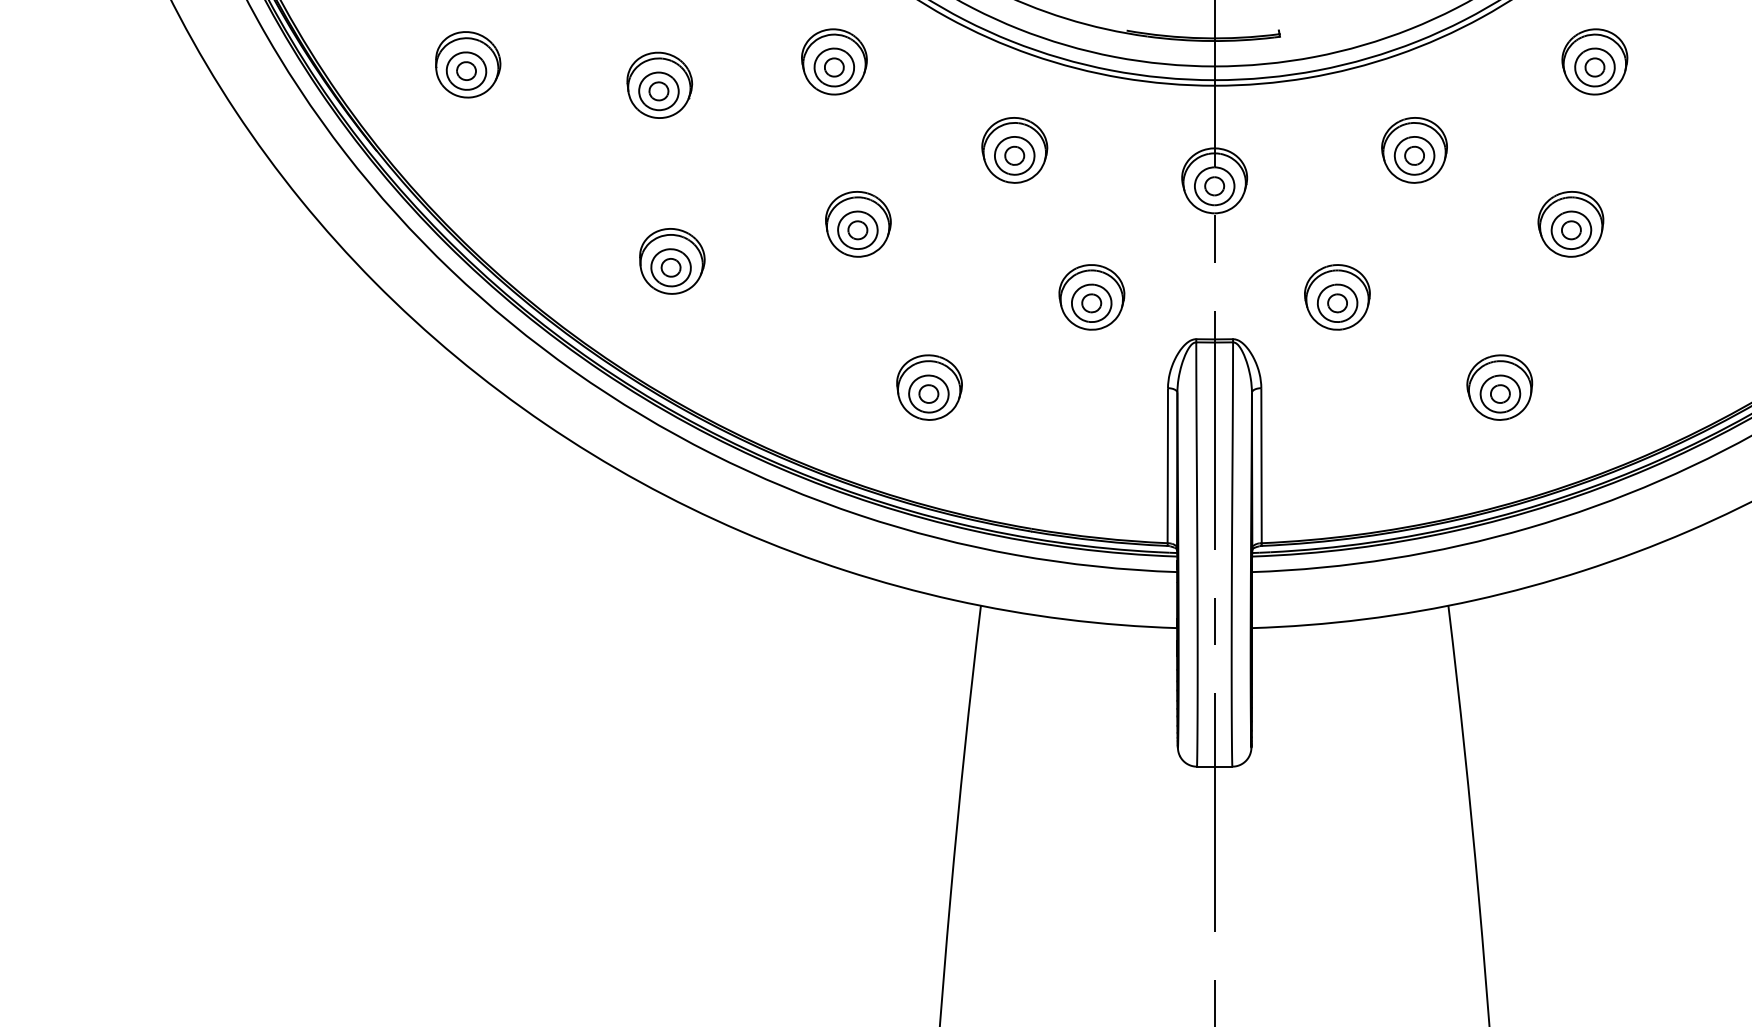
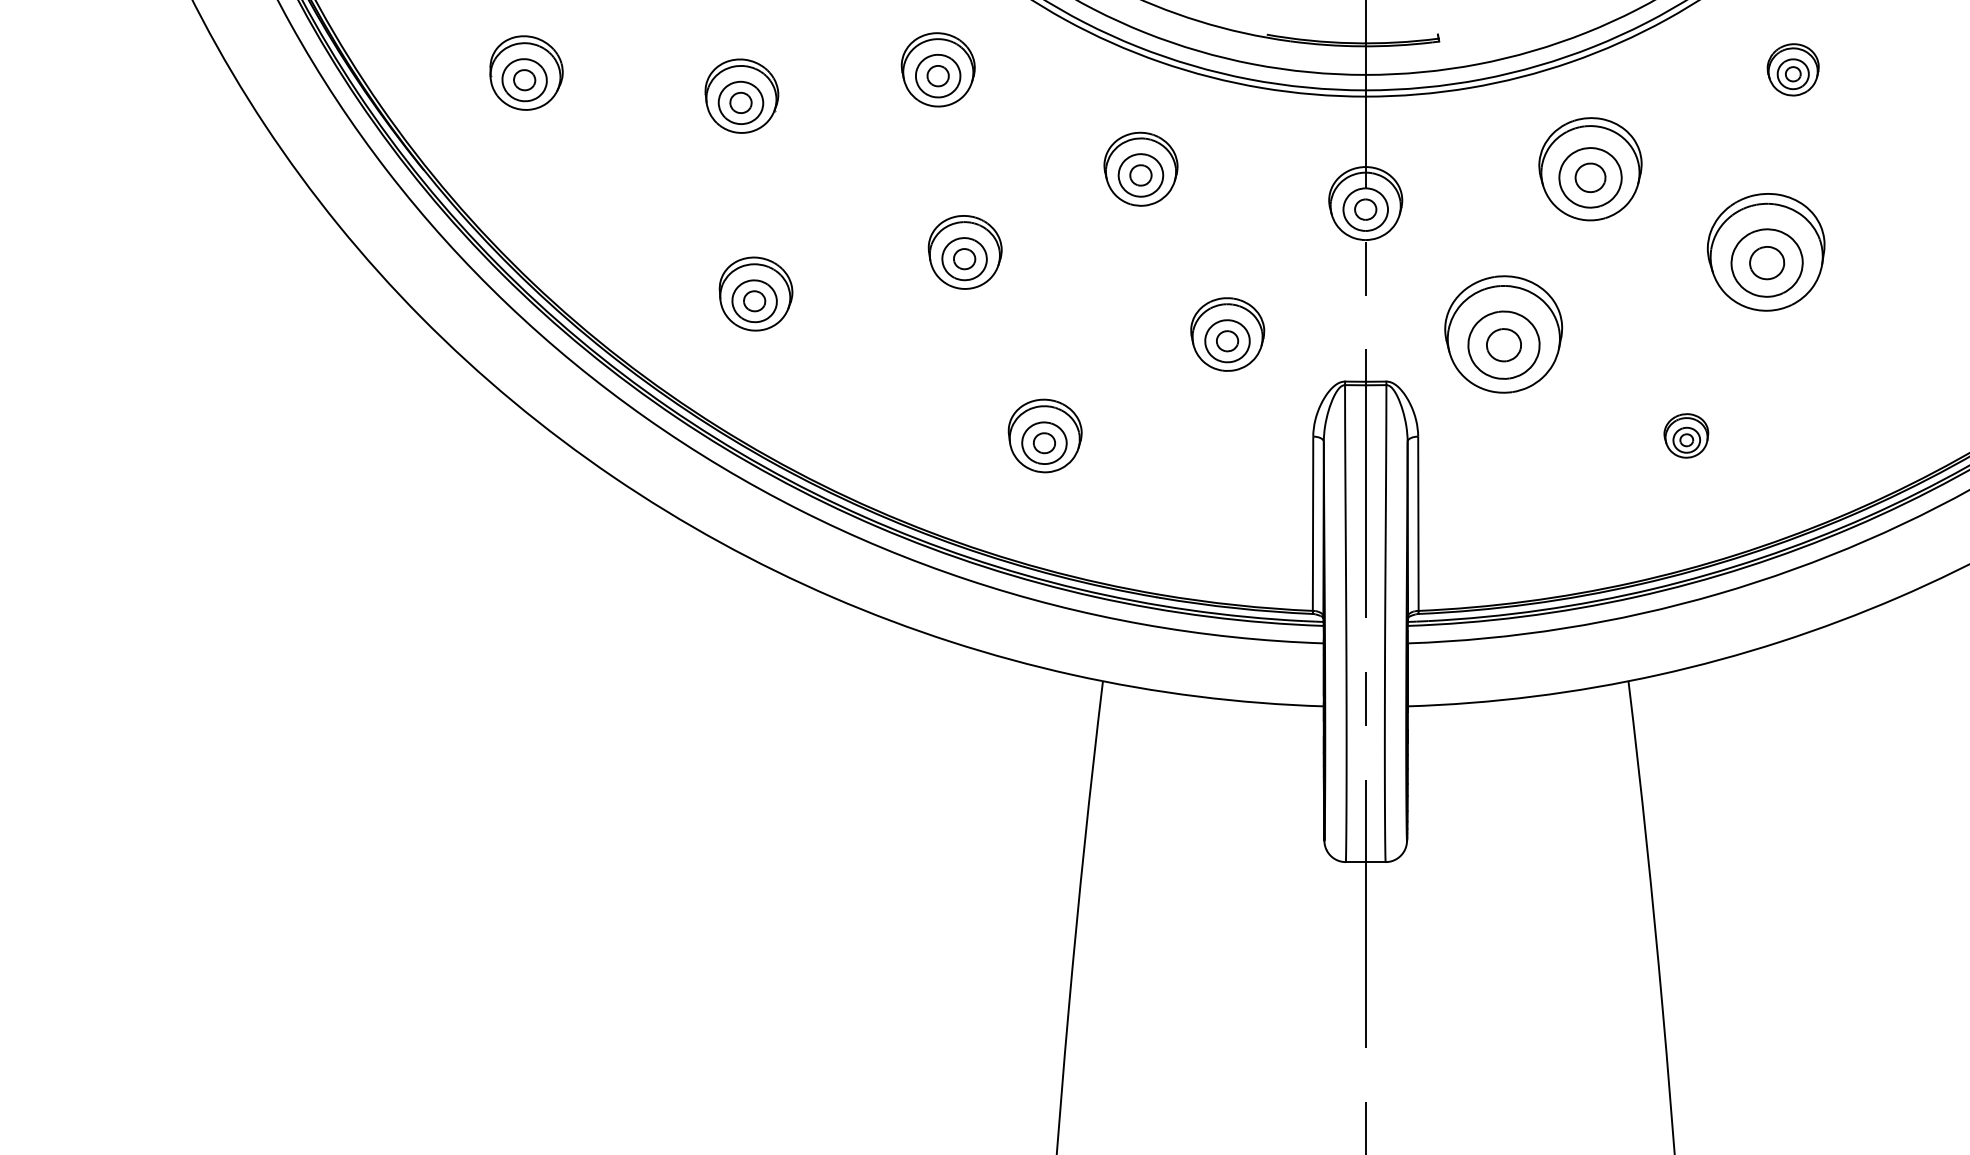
part: (1594, 61) -> (1792, 69), size x0.7
part: (1414, 150) -> (1590, 169), size x1.4
part: (1570, 224) -> (1765, 252), size x1.6
part: (1337, 297) -> (1503, 334), size x1.6
part: (1499, 387) -> (1685, 435), size x0.6

